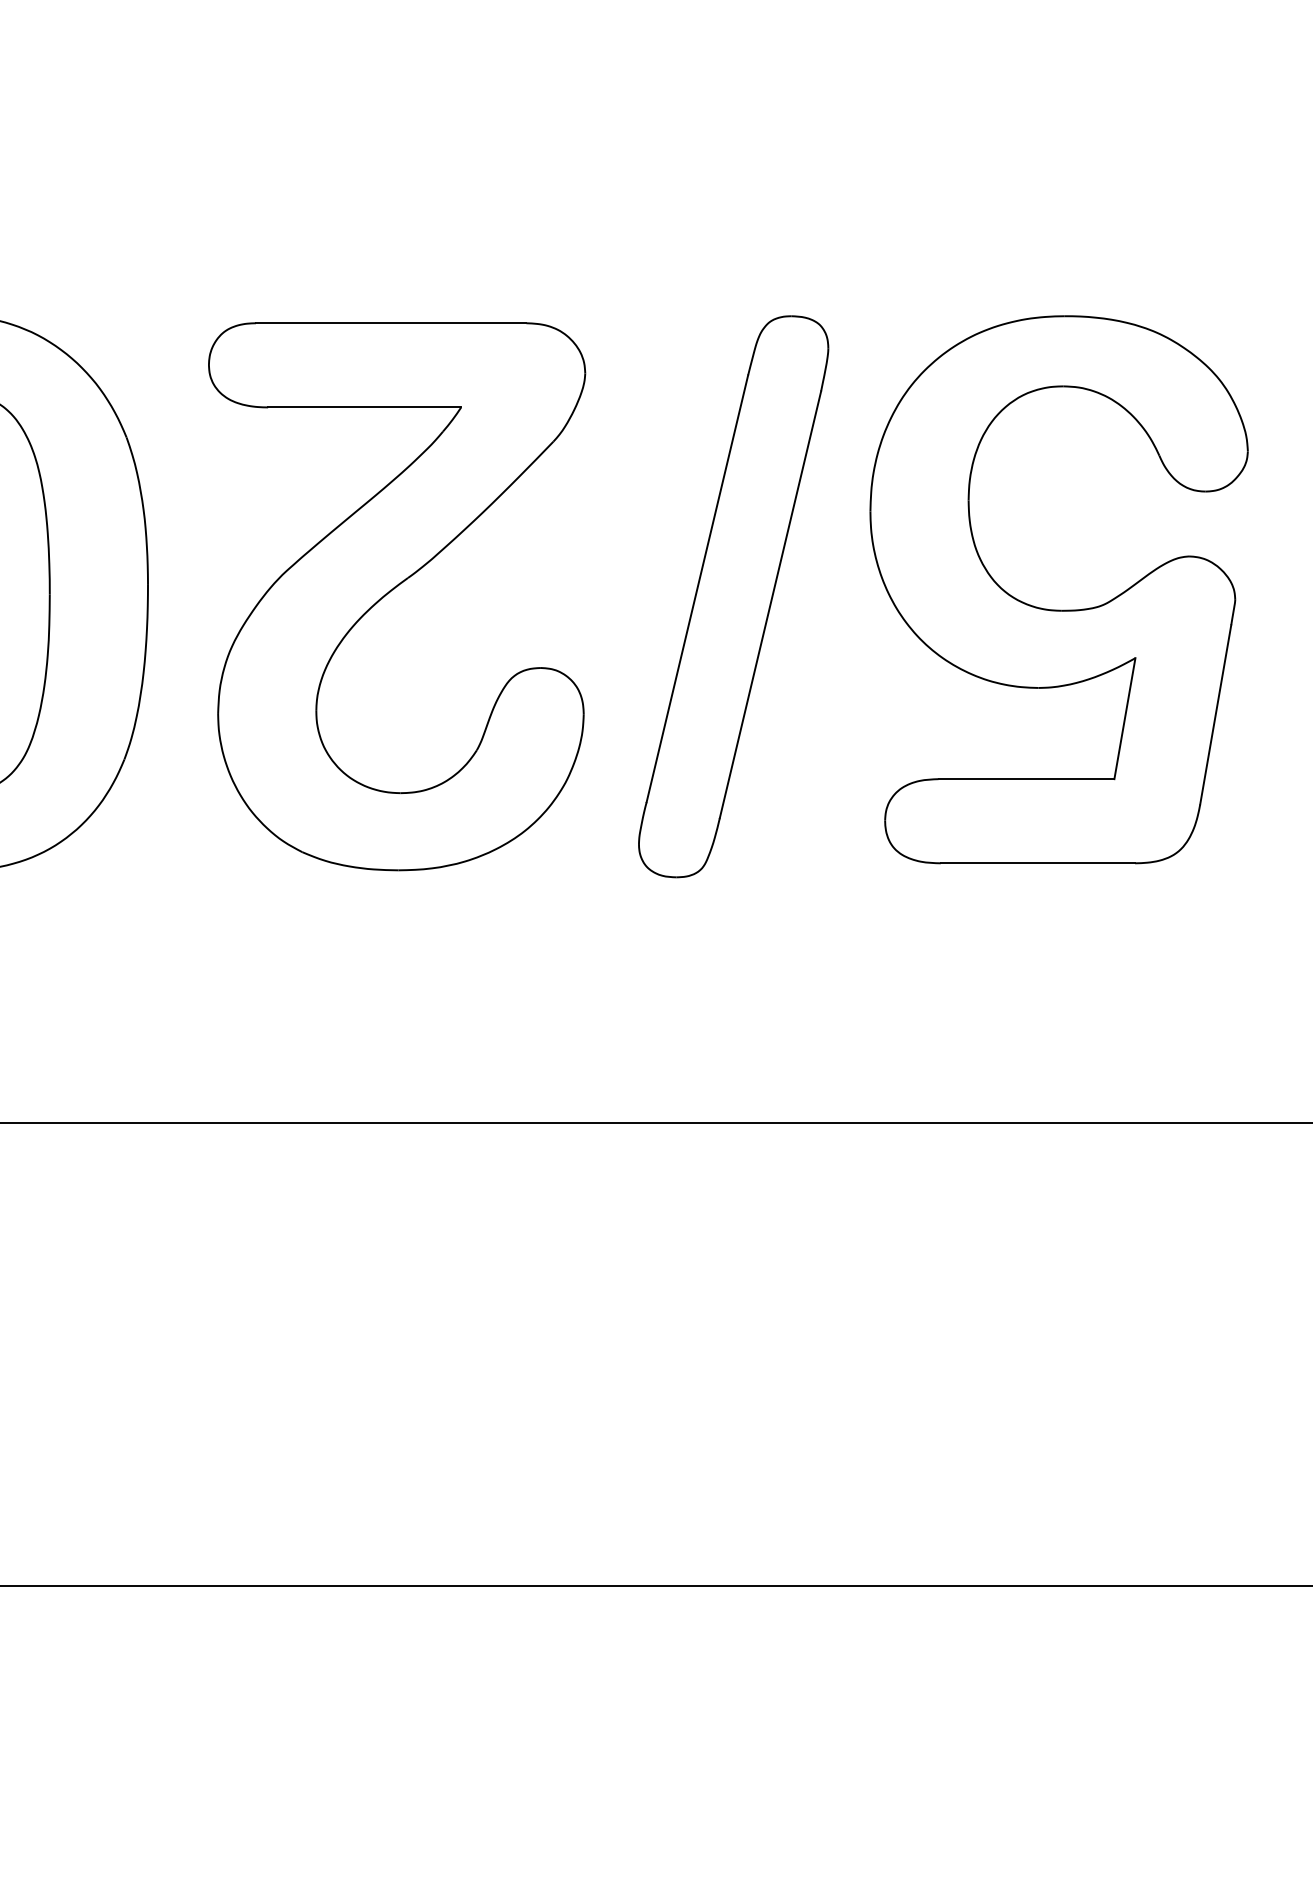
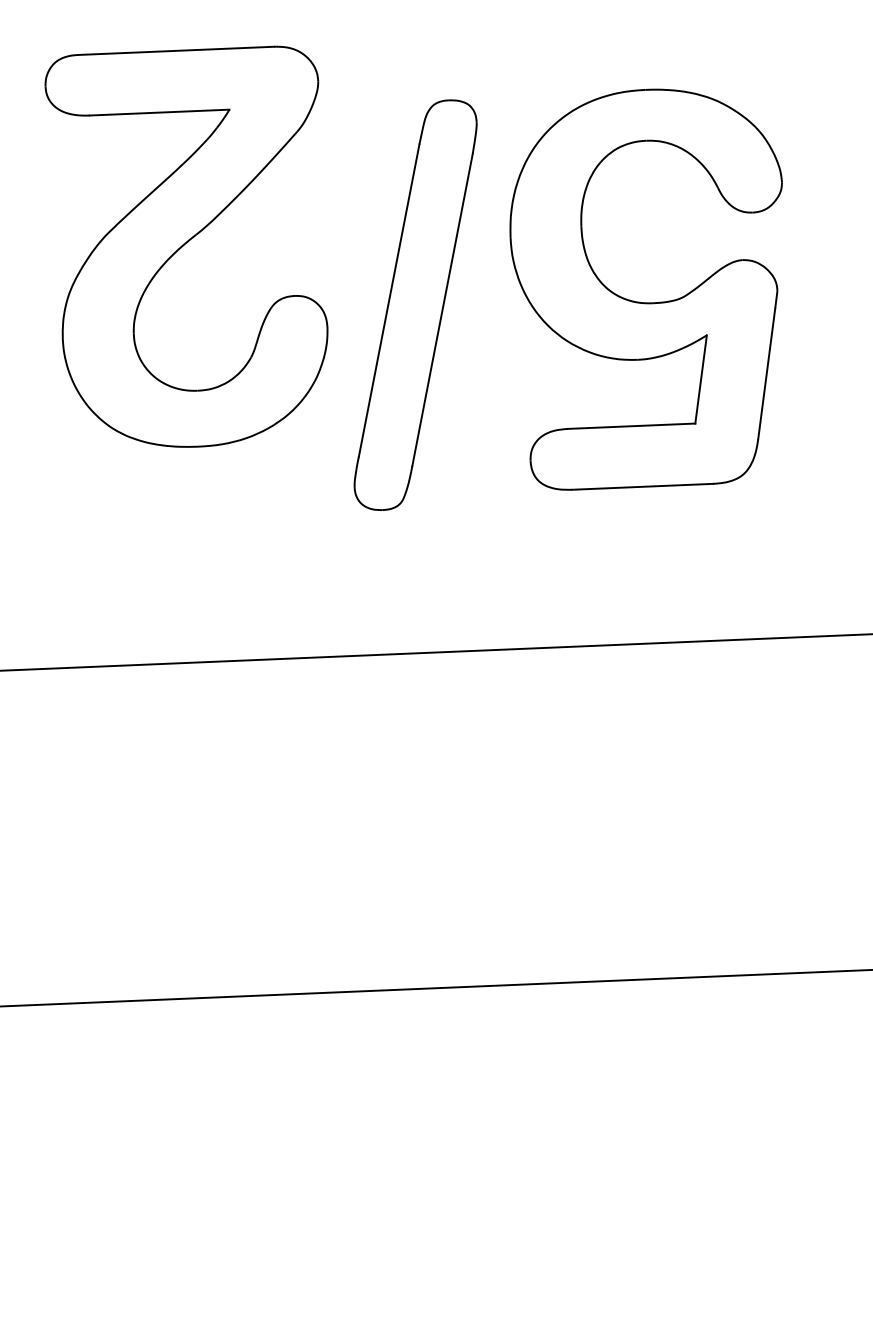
part: (394, 589) -> (186, 243), moved
part: (733, 596) -> (415, 305), moved
part: (1058, 609) -> (649, 302), moved

